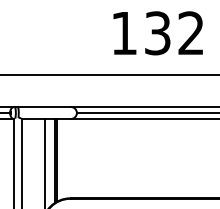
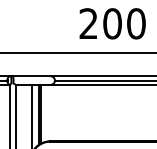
text: (157, 32) -> (112, 23), 132 -> 200

